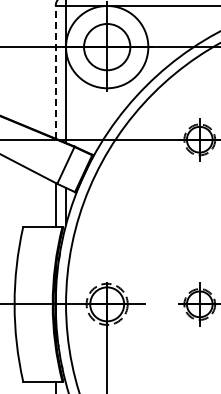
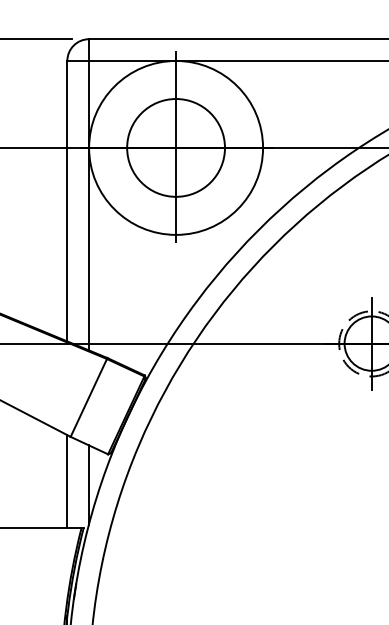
line: (55, 71) -> (66, 199), dashed -> solid

